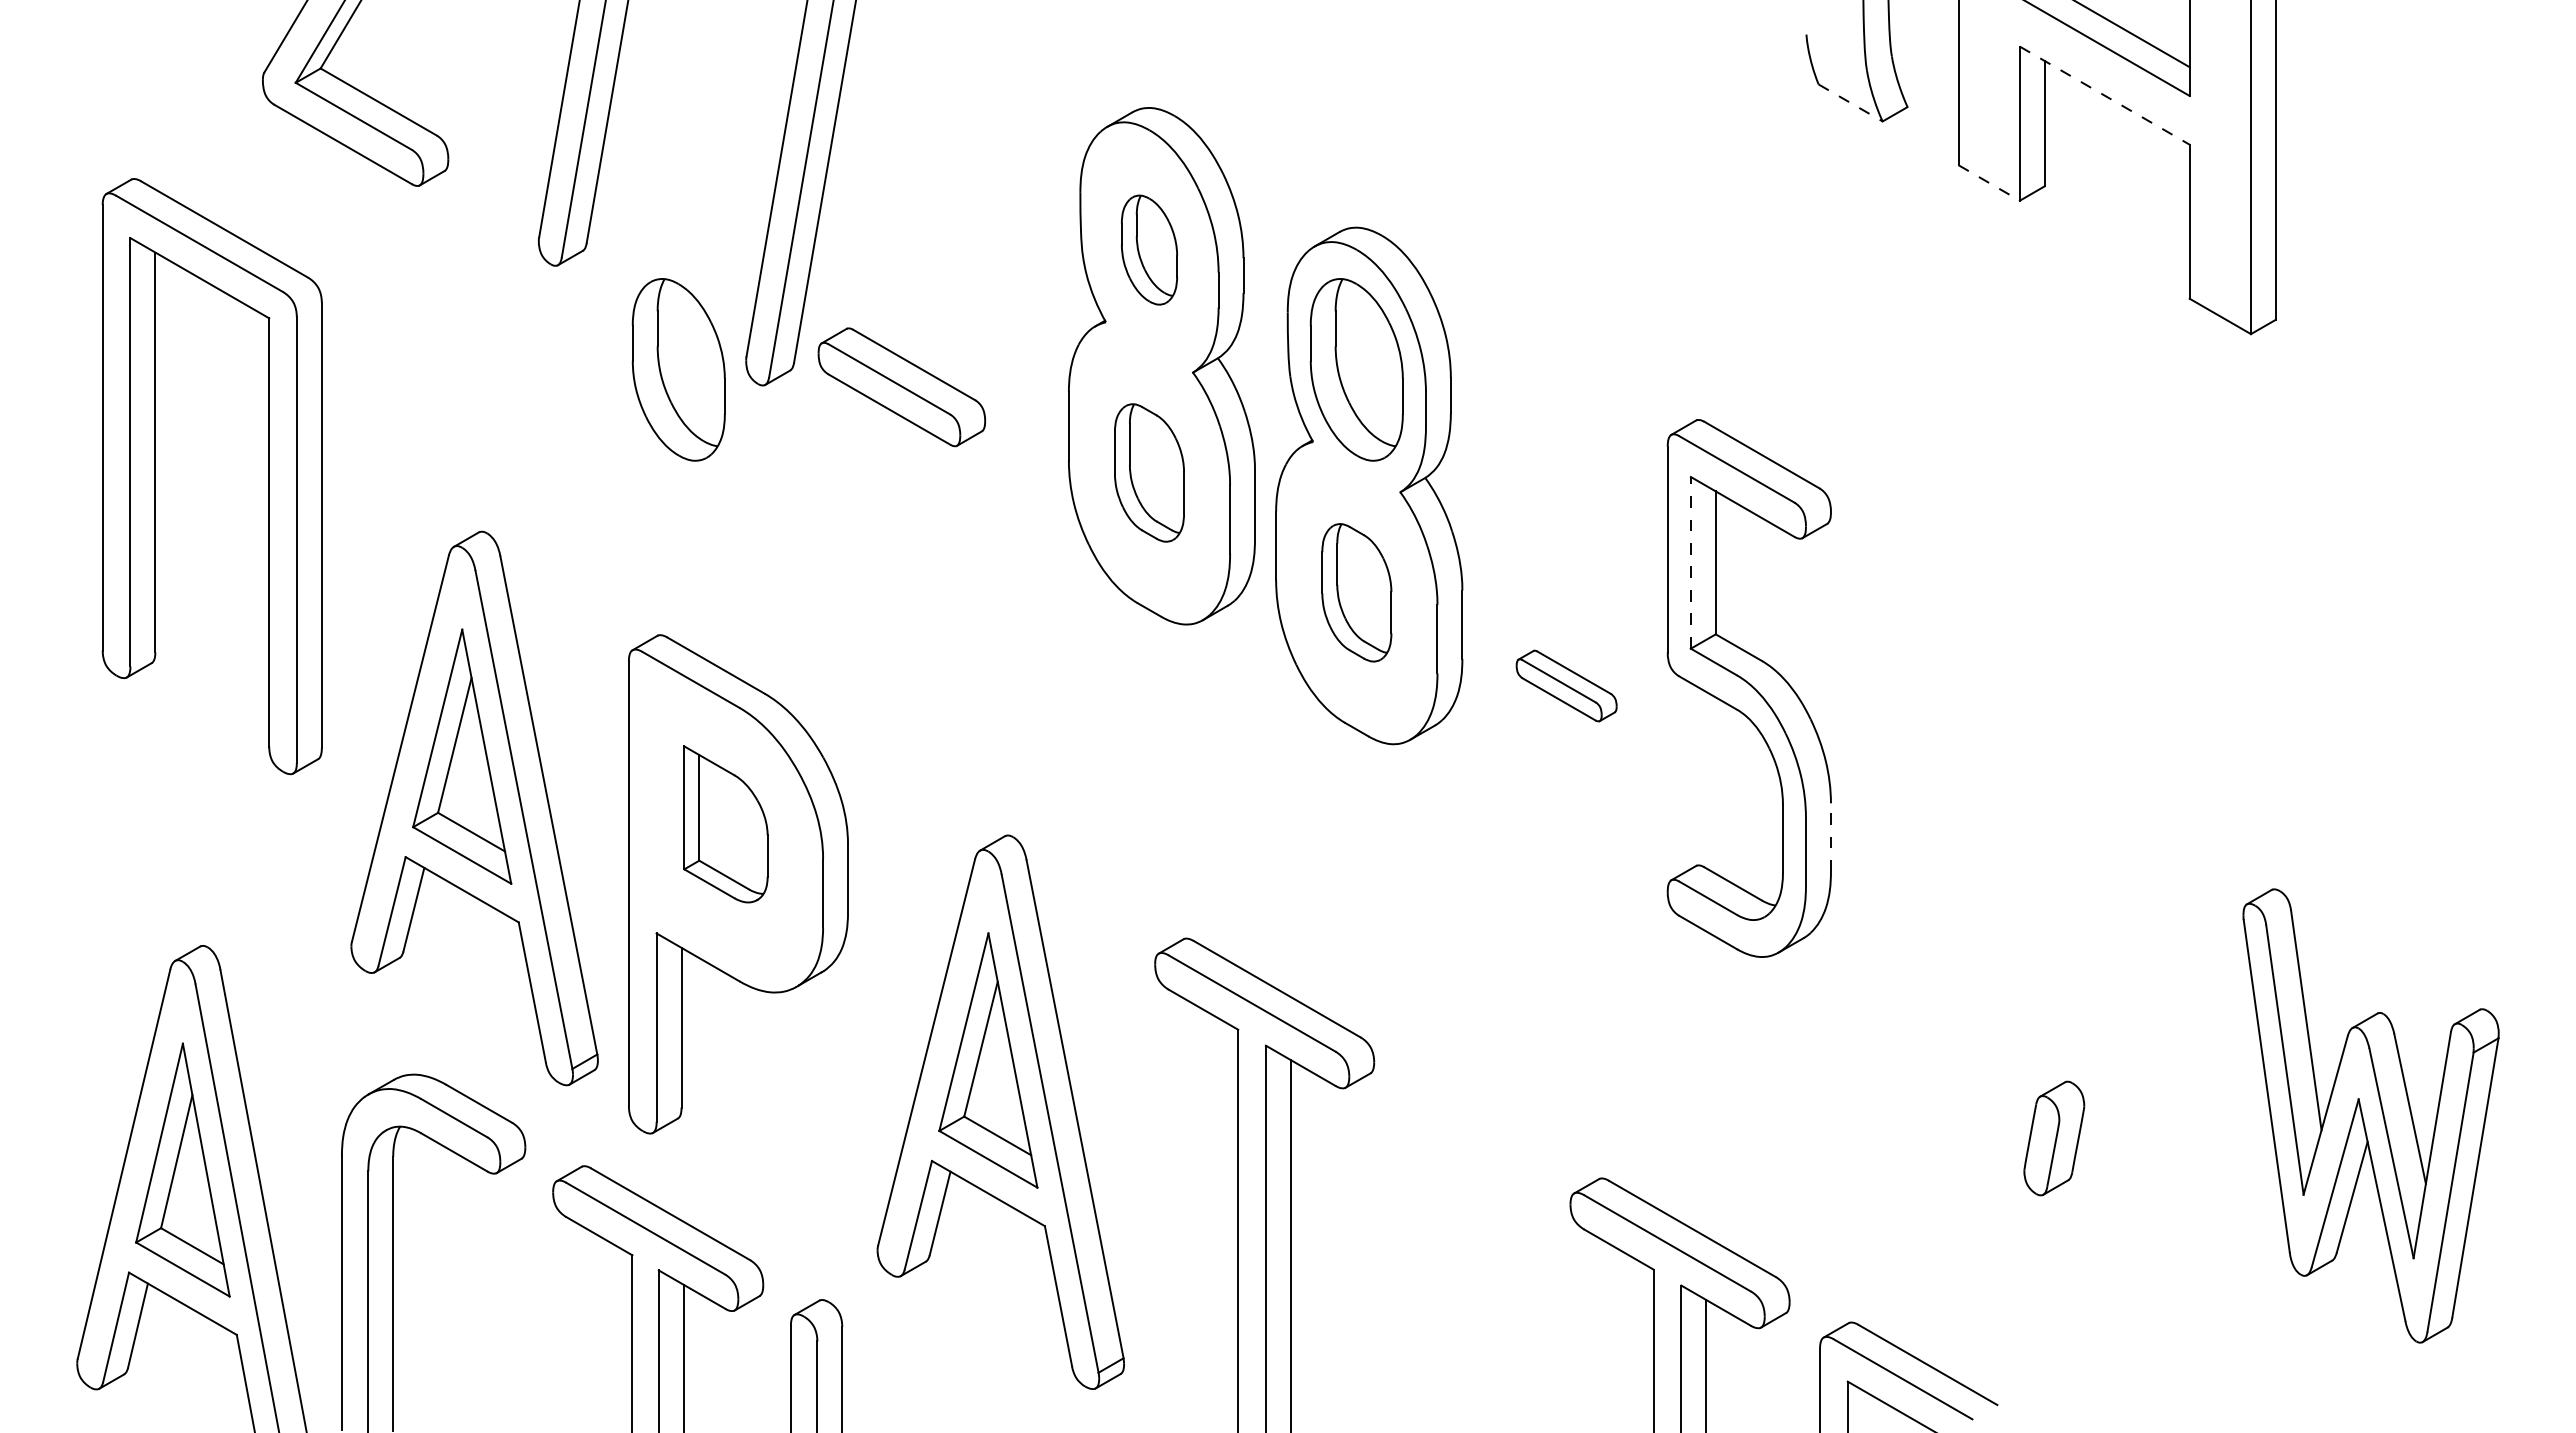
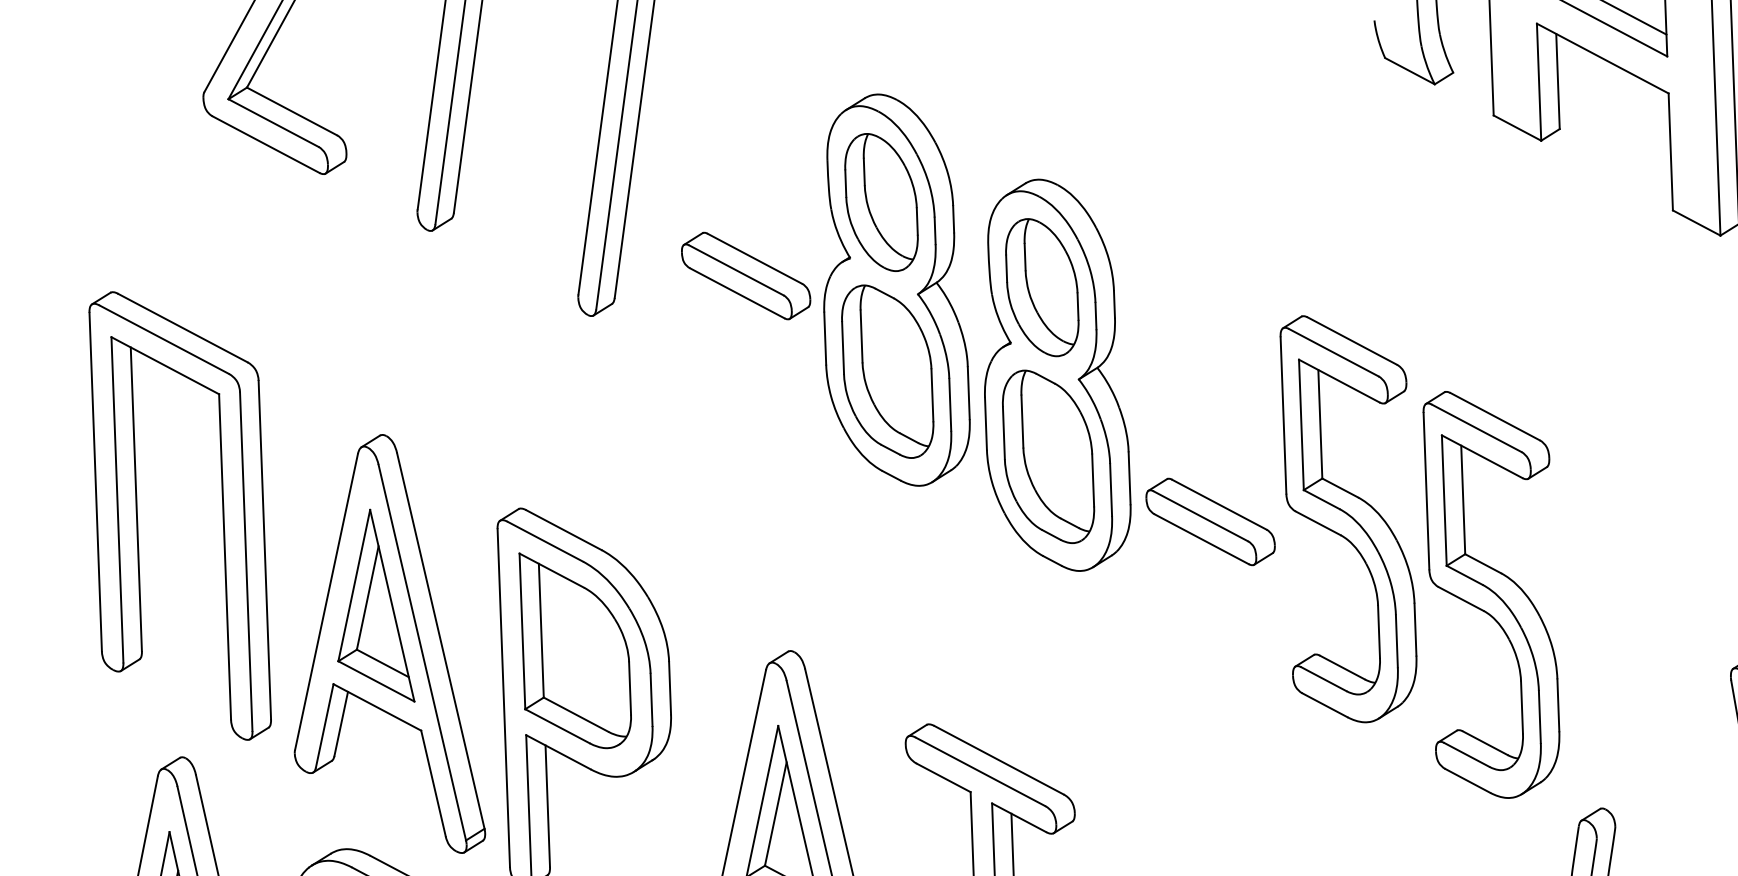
line: (2105, 95) -> (1603, 58), dashed -> solid
line: (1850, 102) -> (1409, 70), dashed -> solid
line: (1989, 183) -> (1517, 128), dashed -> solid
part: (1149, 249) -> (881, 202), size x1.67
part: (678, 369) -> (527, 306), removed
part: (901, 387) -> (745, 276), moved
part: (1149, 472) -> (887, 371), size x1.67
part: (155, 476) -> (137, 517), moved
line: (1690, 562) -> (1301, 424), dashed -> solid
part: (1356, 592) -> (1048, 456), size x1.67
part: (1566, 685) -> (1210, 521), size x1.67
part: (1933, 794) -> (1492, 594), added
part: (725, 824) -> (575, 650), size x1.67
line: (1830, 837) -> (1415, 629), dashed -> solid

